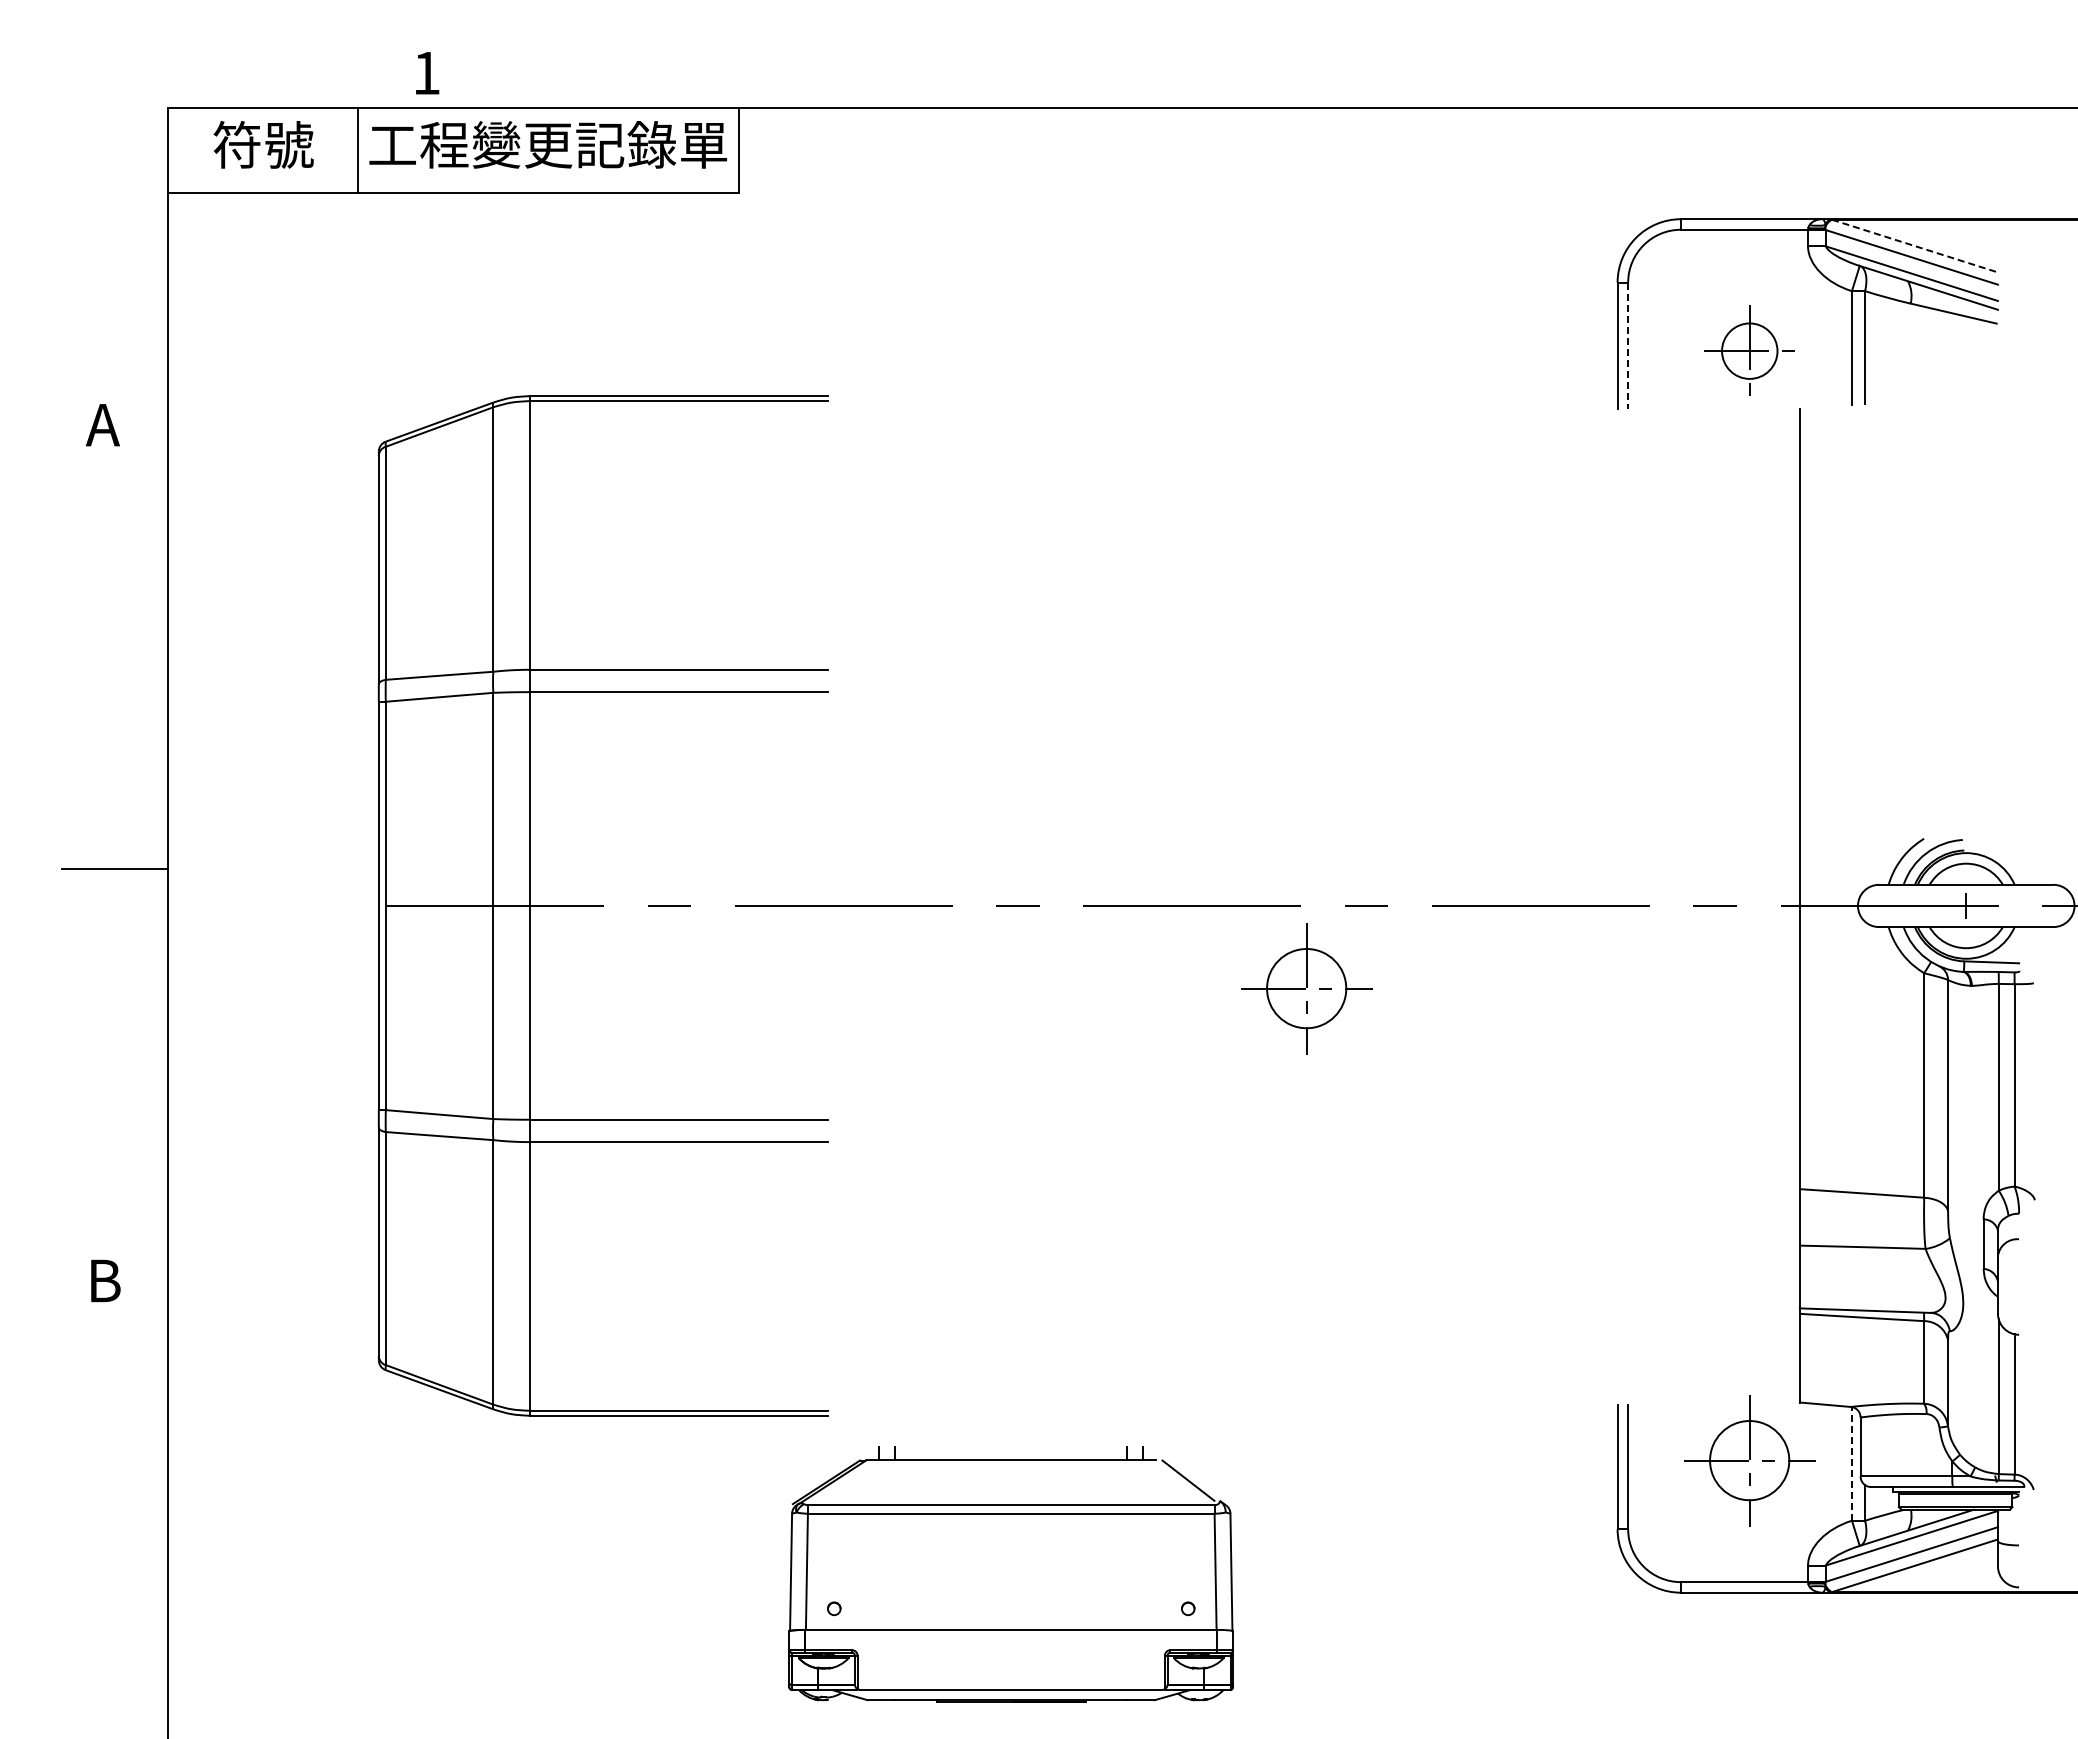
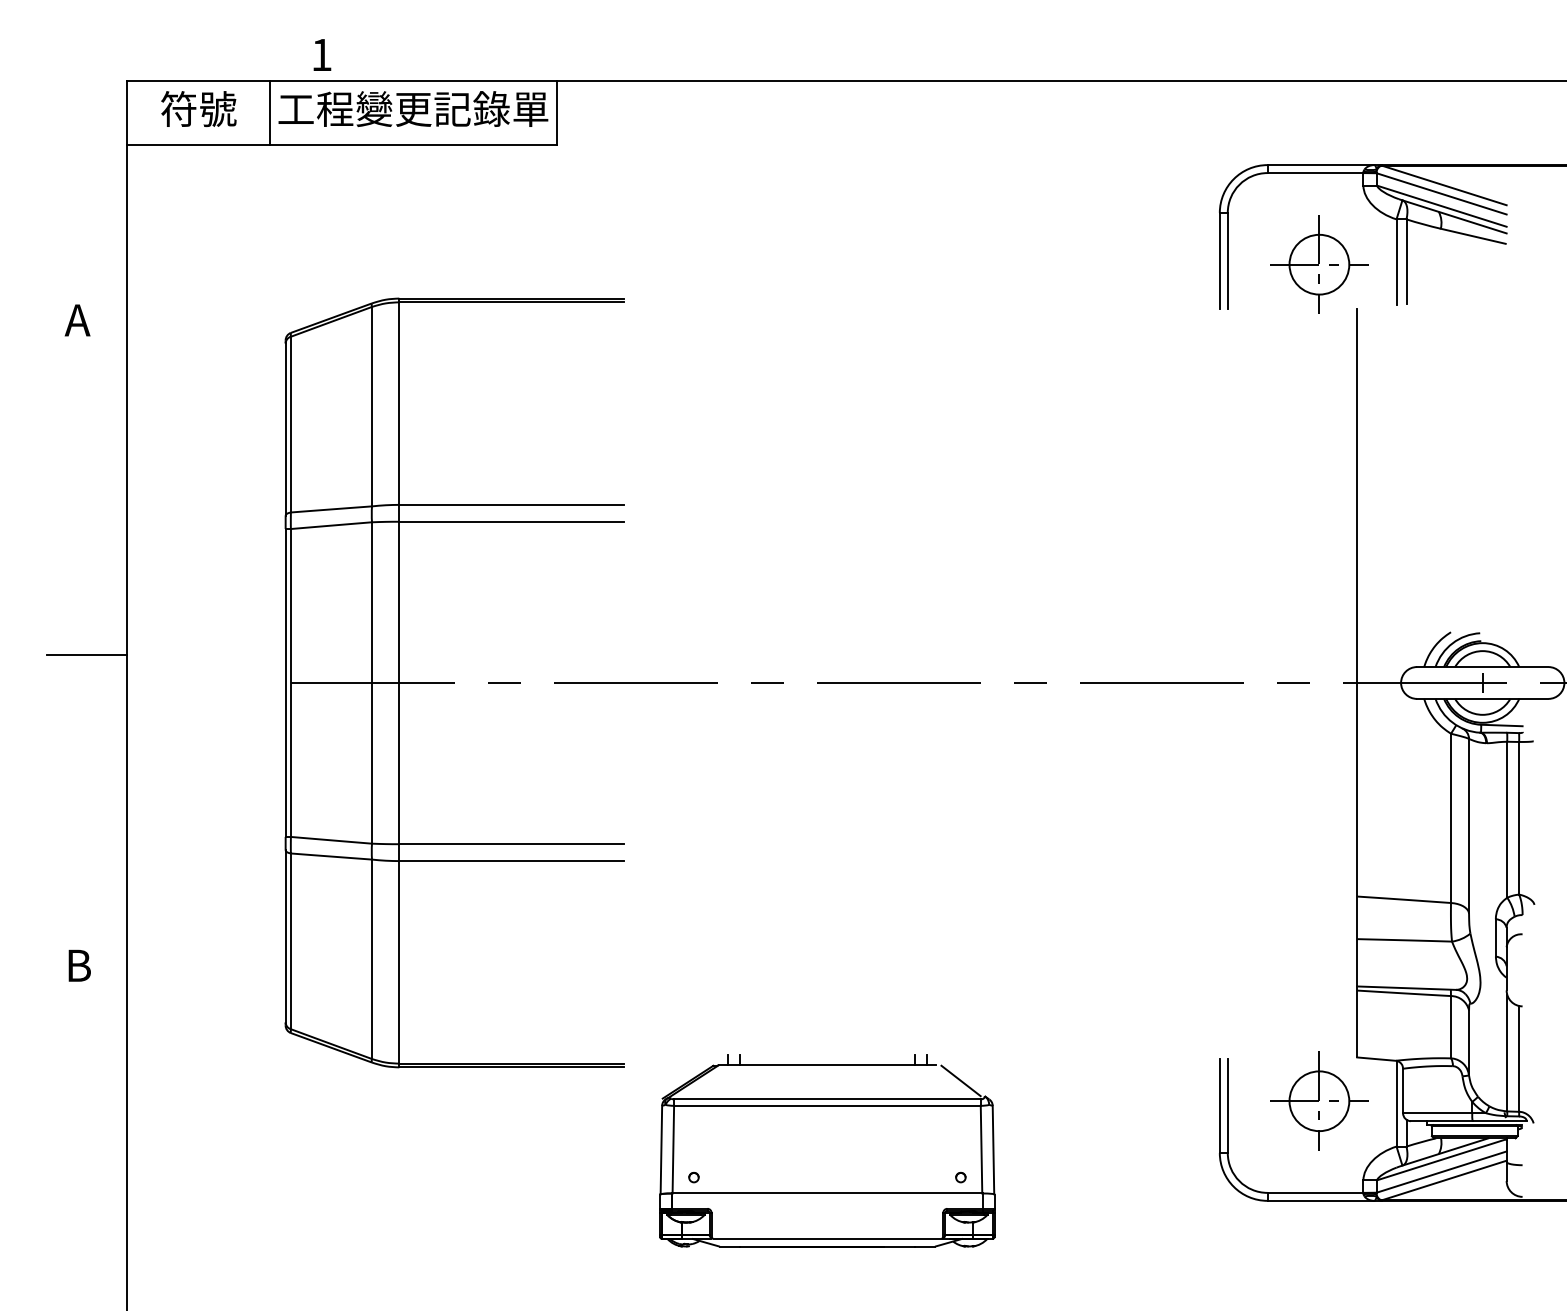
line: (1915, 246) -> (1444, 185), dashed -> solid
line: (1628, 346) -> (1228, 261), dashed -> solid
part: (1749, 350) -> (1319, 264), size x1.43
part: (1306, 988) -> (985, 745), removed
line: (1851, 1463) -> (1396, 1103), dashed -> solid
part: (1010, 1574) -> (826, 1151), moved

